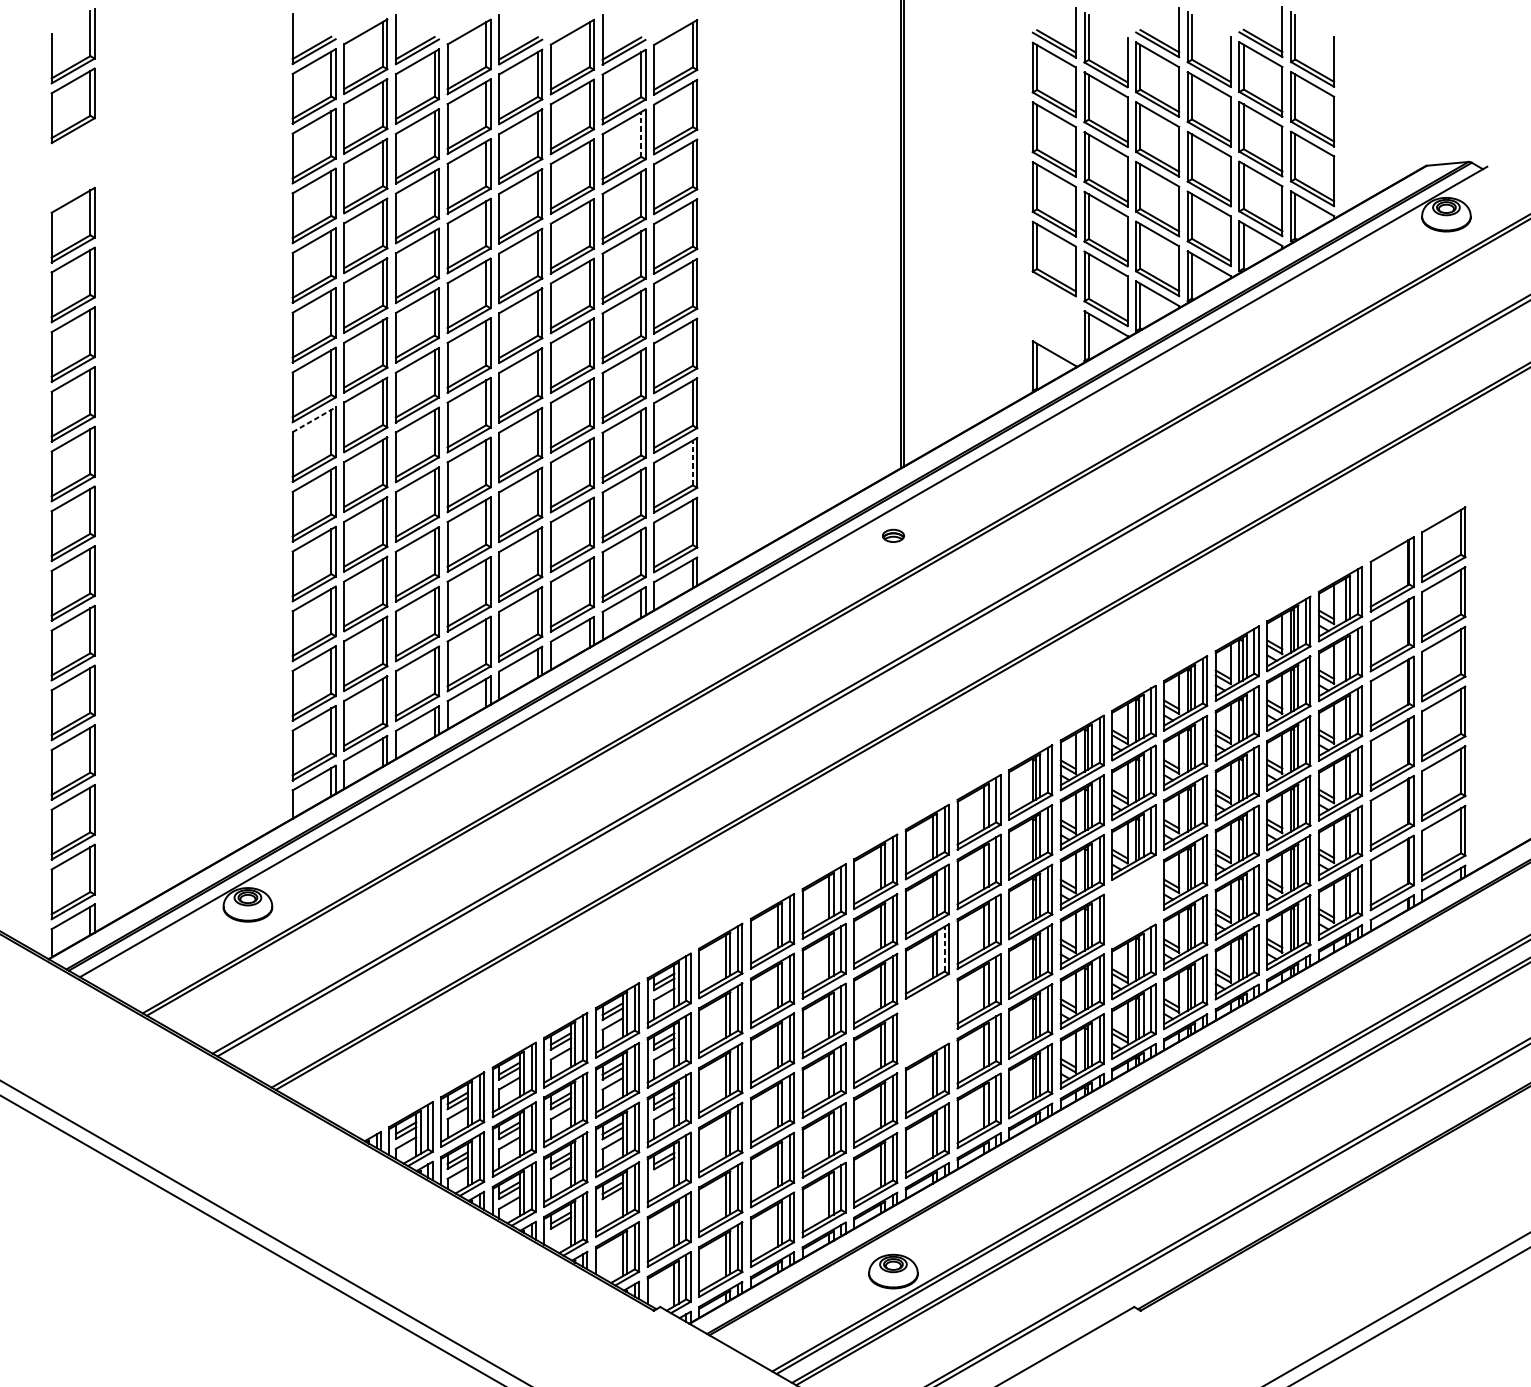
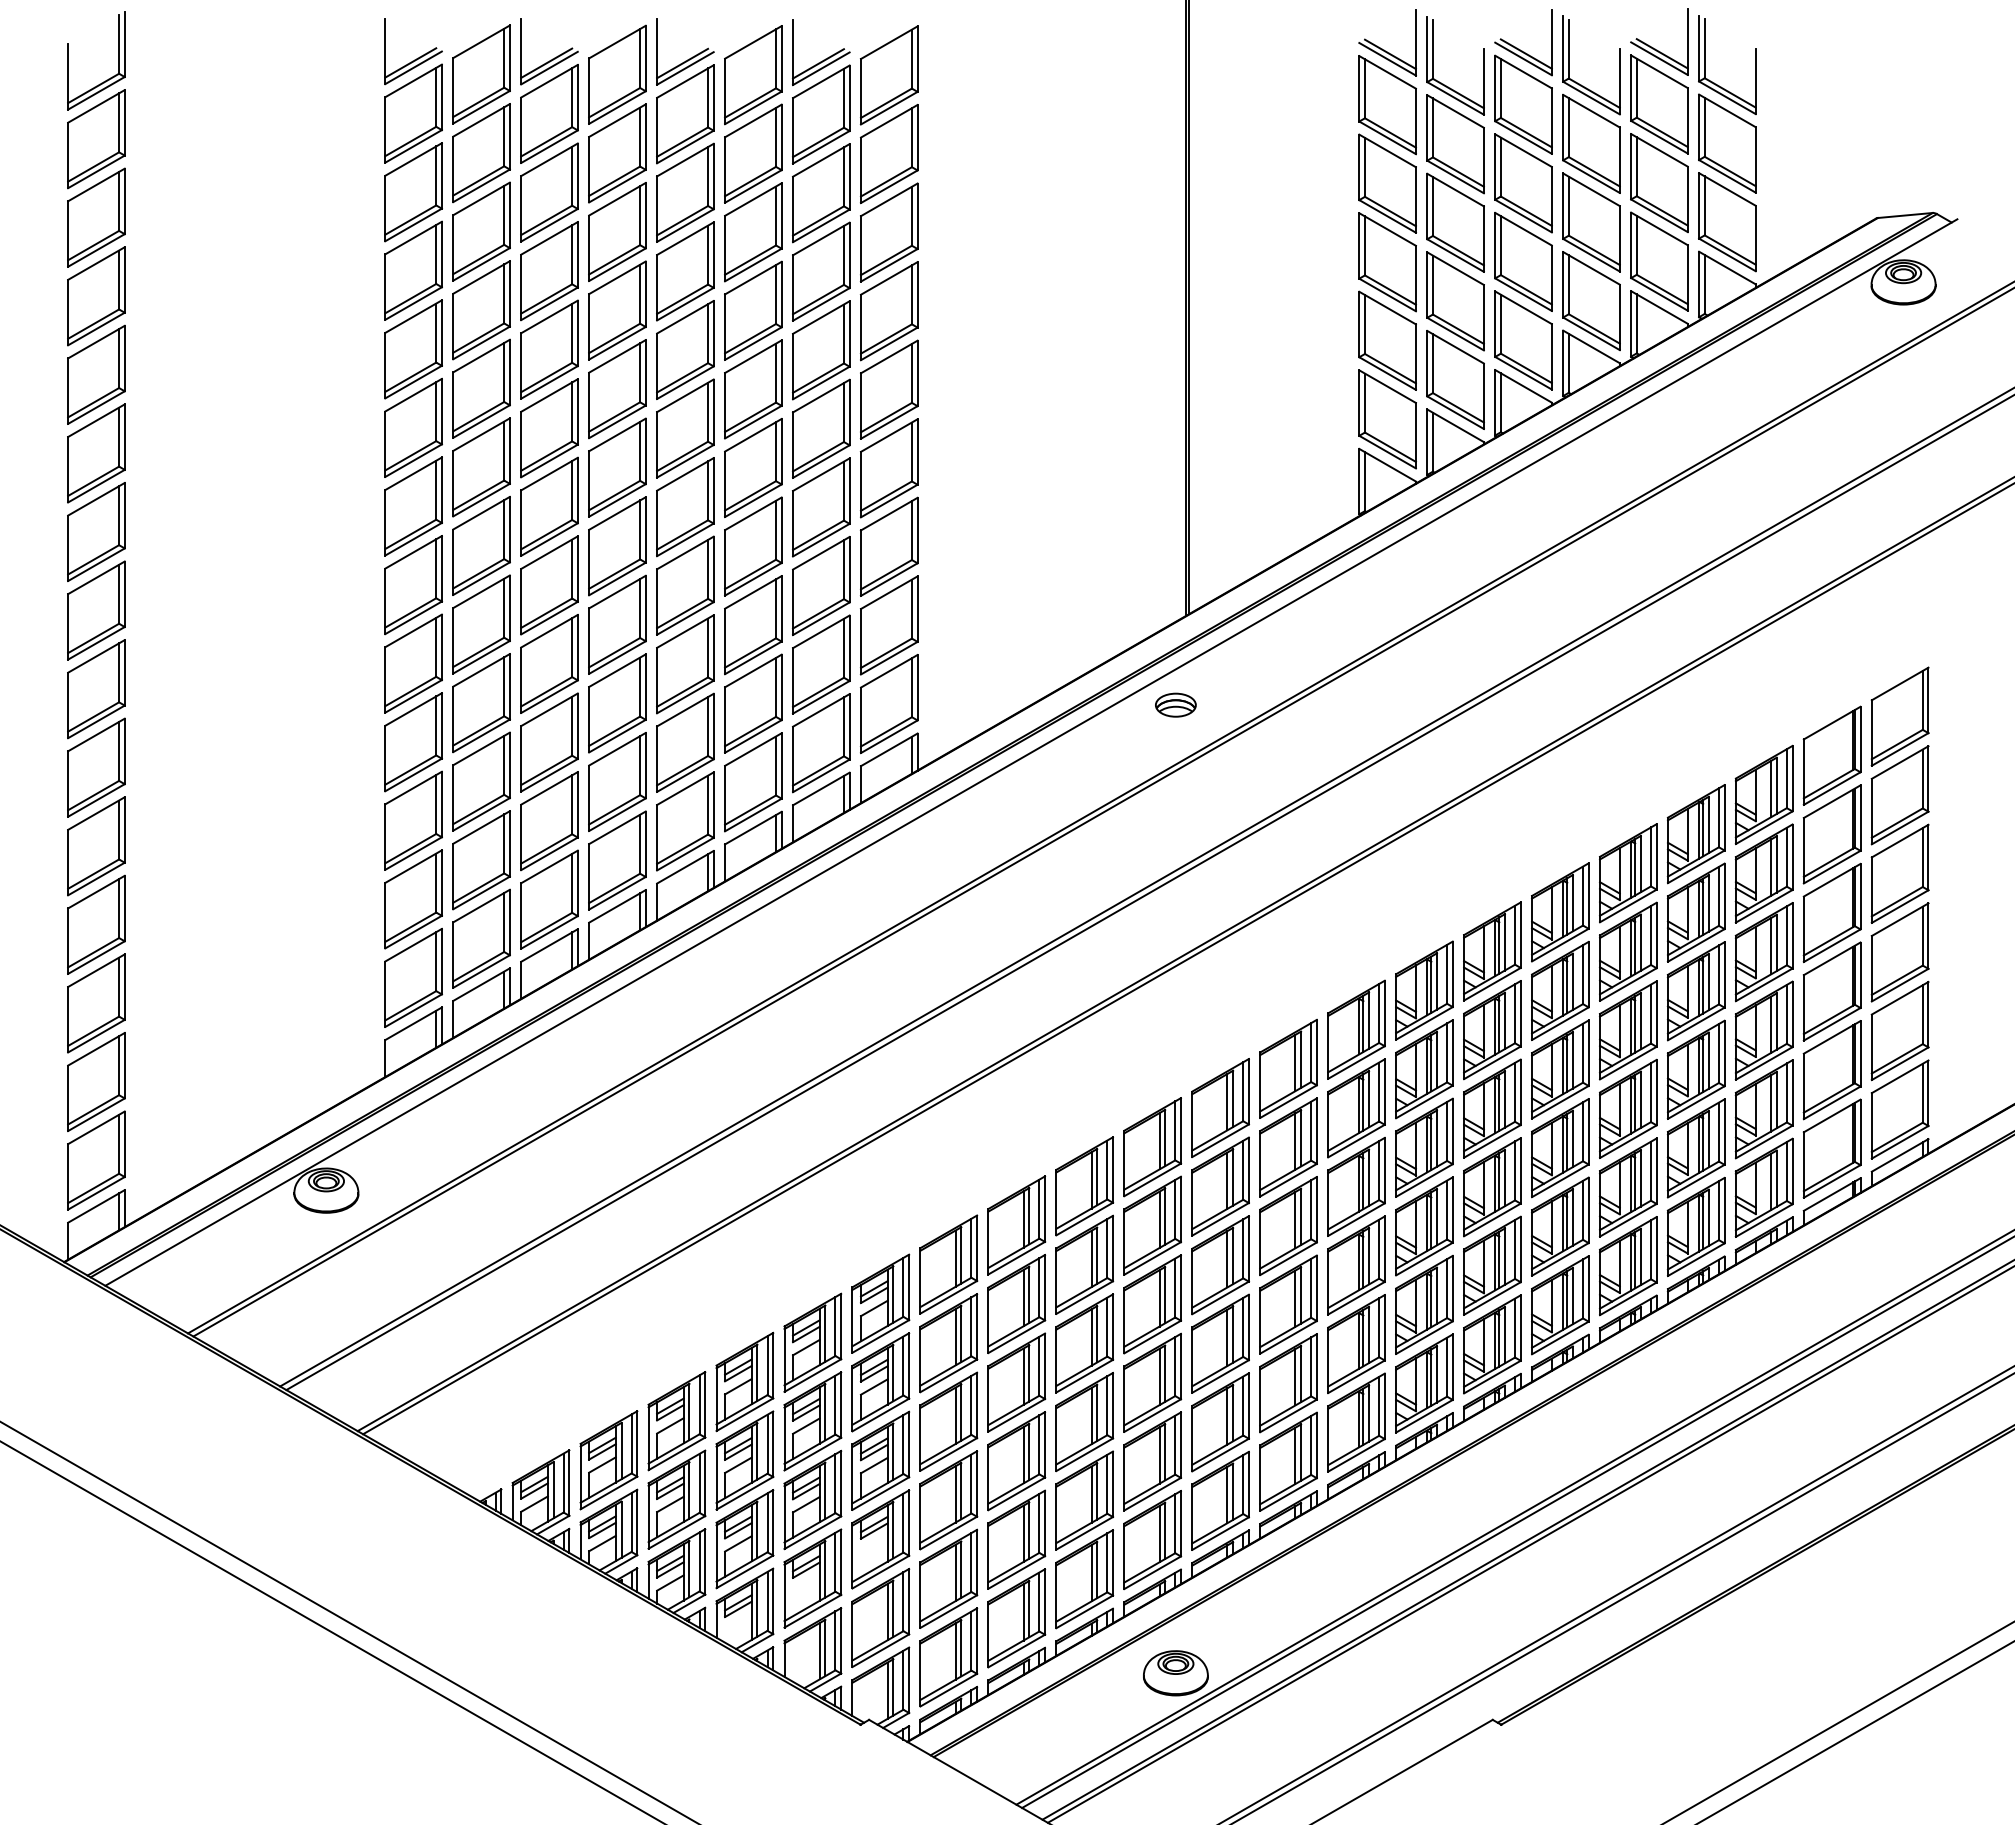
line: (640, 134) -> (843, 176), dashed -> solid
part: (73, 165) -> (96, 217), added
part: (1054, 318) -> (1387, 419), added
line: (314, 419) -> (413, 552), dashed -> solid
line: (692, 462) -> (911, 608), dashed -> solid
part: (893, 535) -> (1175, 704), size x1.43
part: (1134, 902) -> (1492, 1187), added
line: (944, 948) -> (1243, 1248), dashed -> solid
part: (927, 1021) -> (1220, 1343), added

